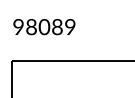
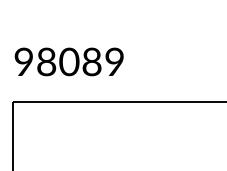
text: (44, 27) -> (69, 62), moved

